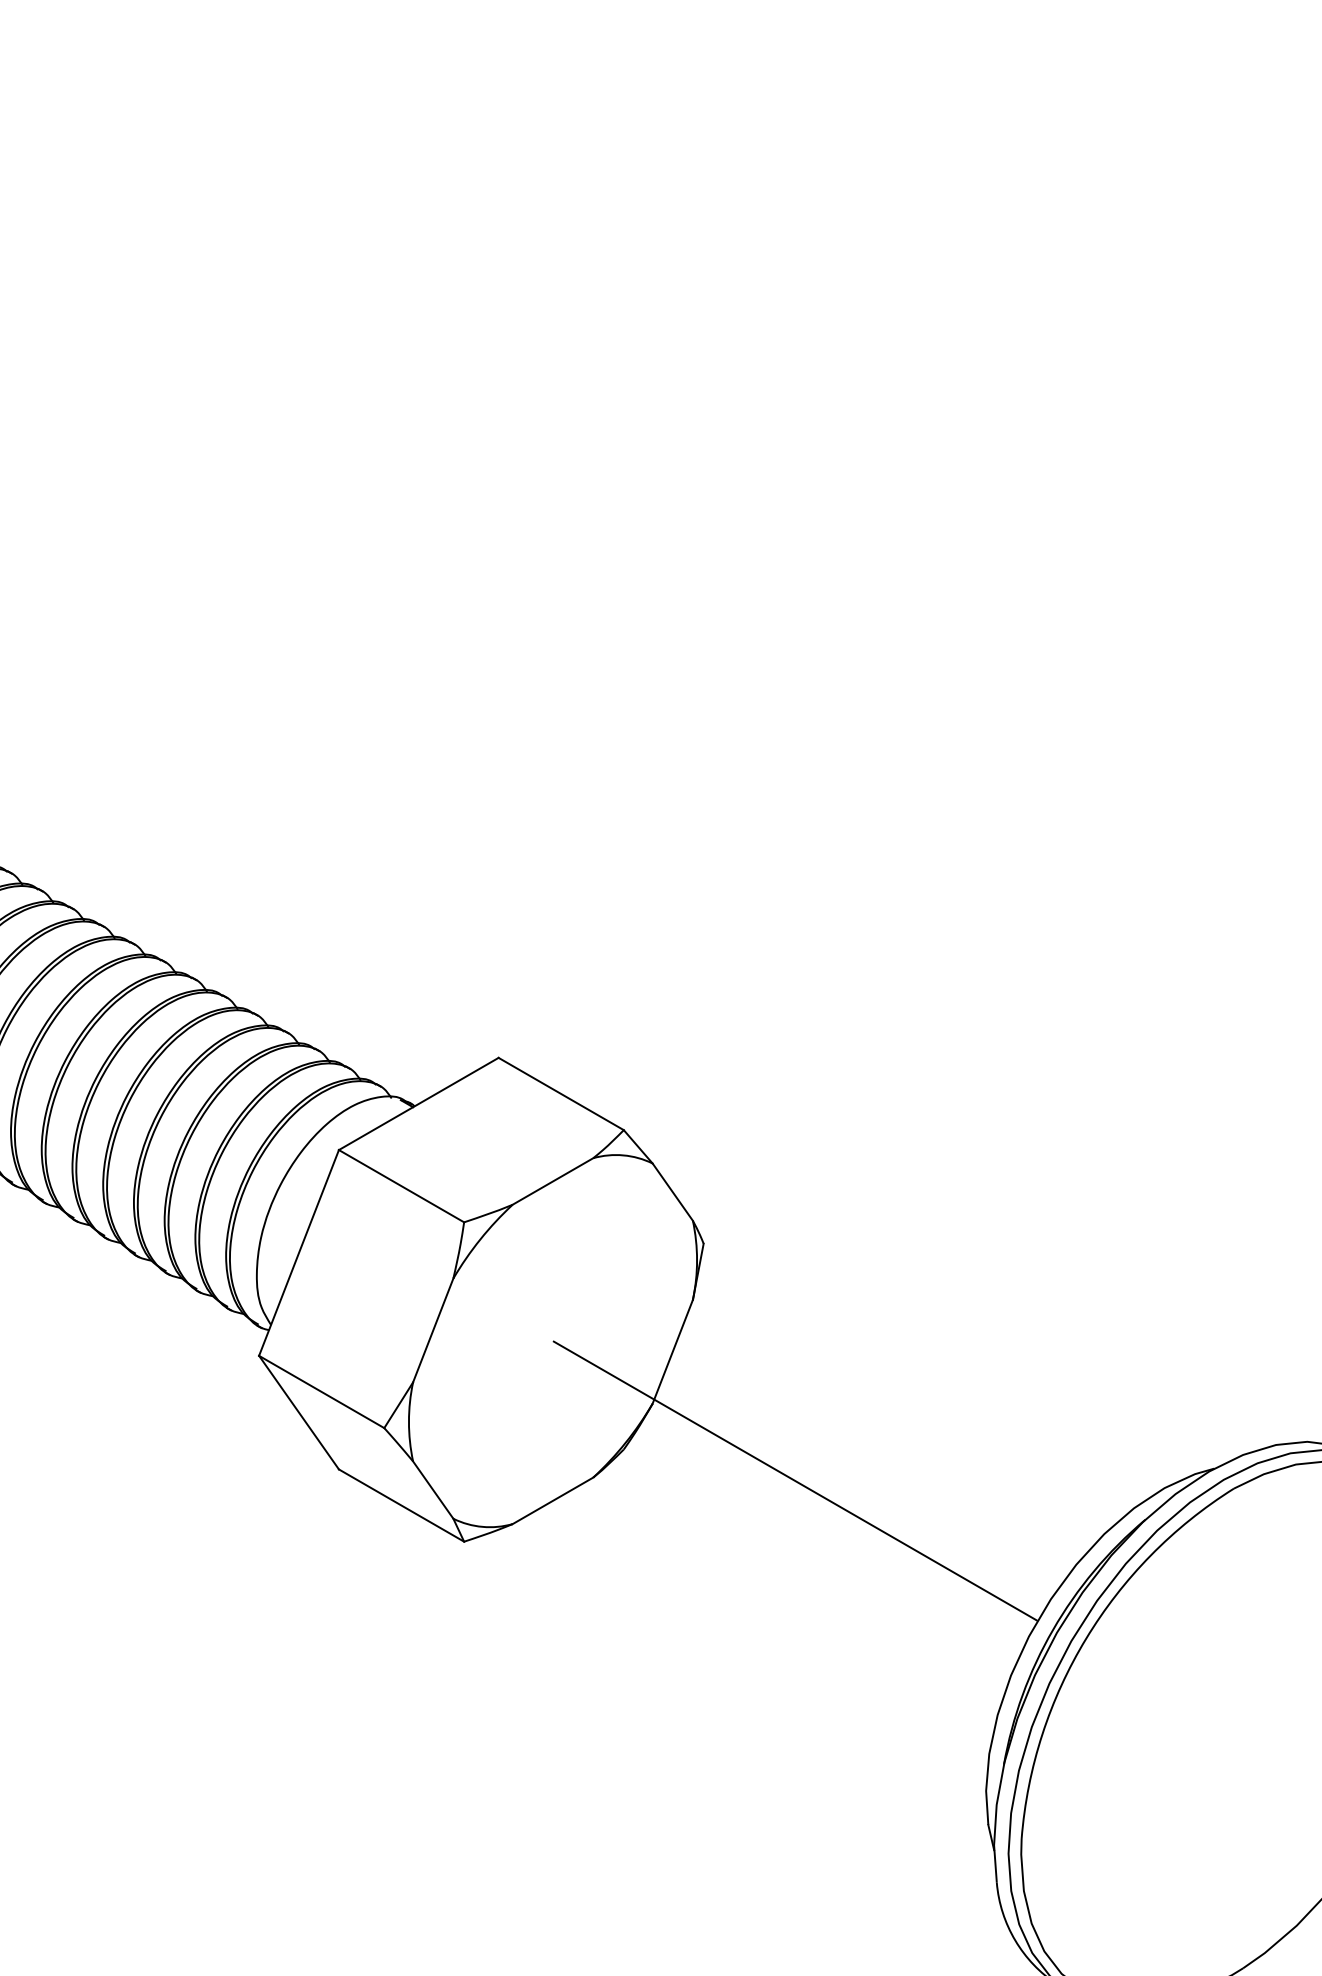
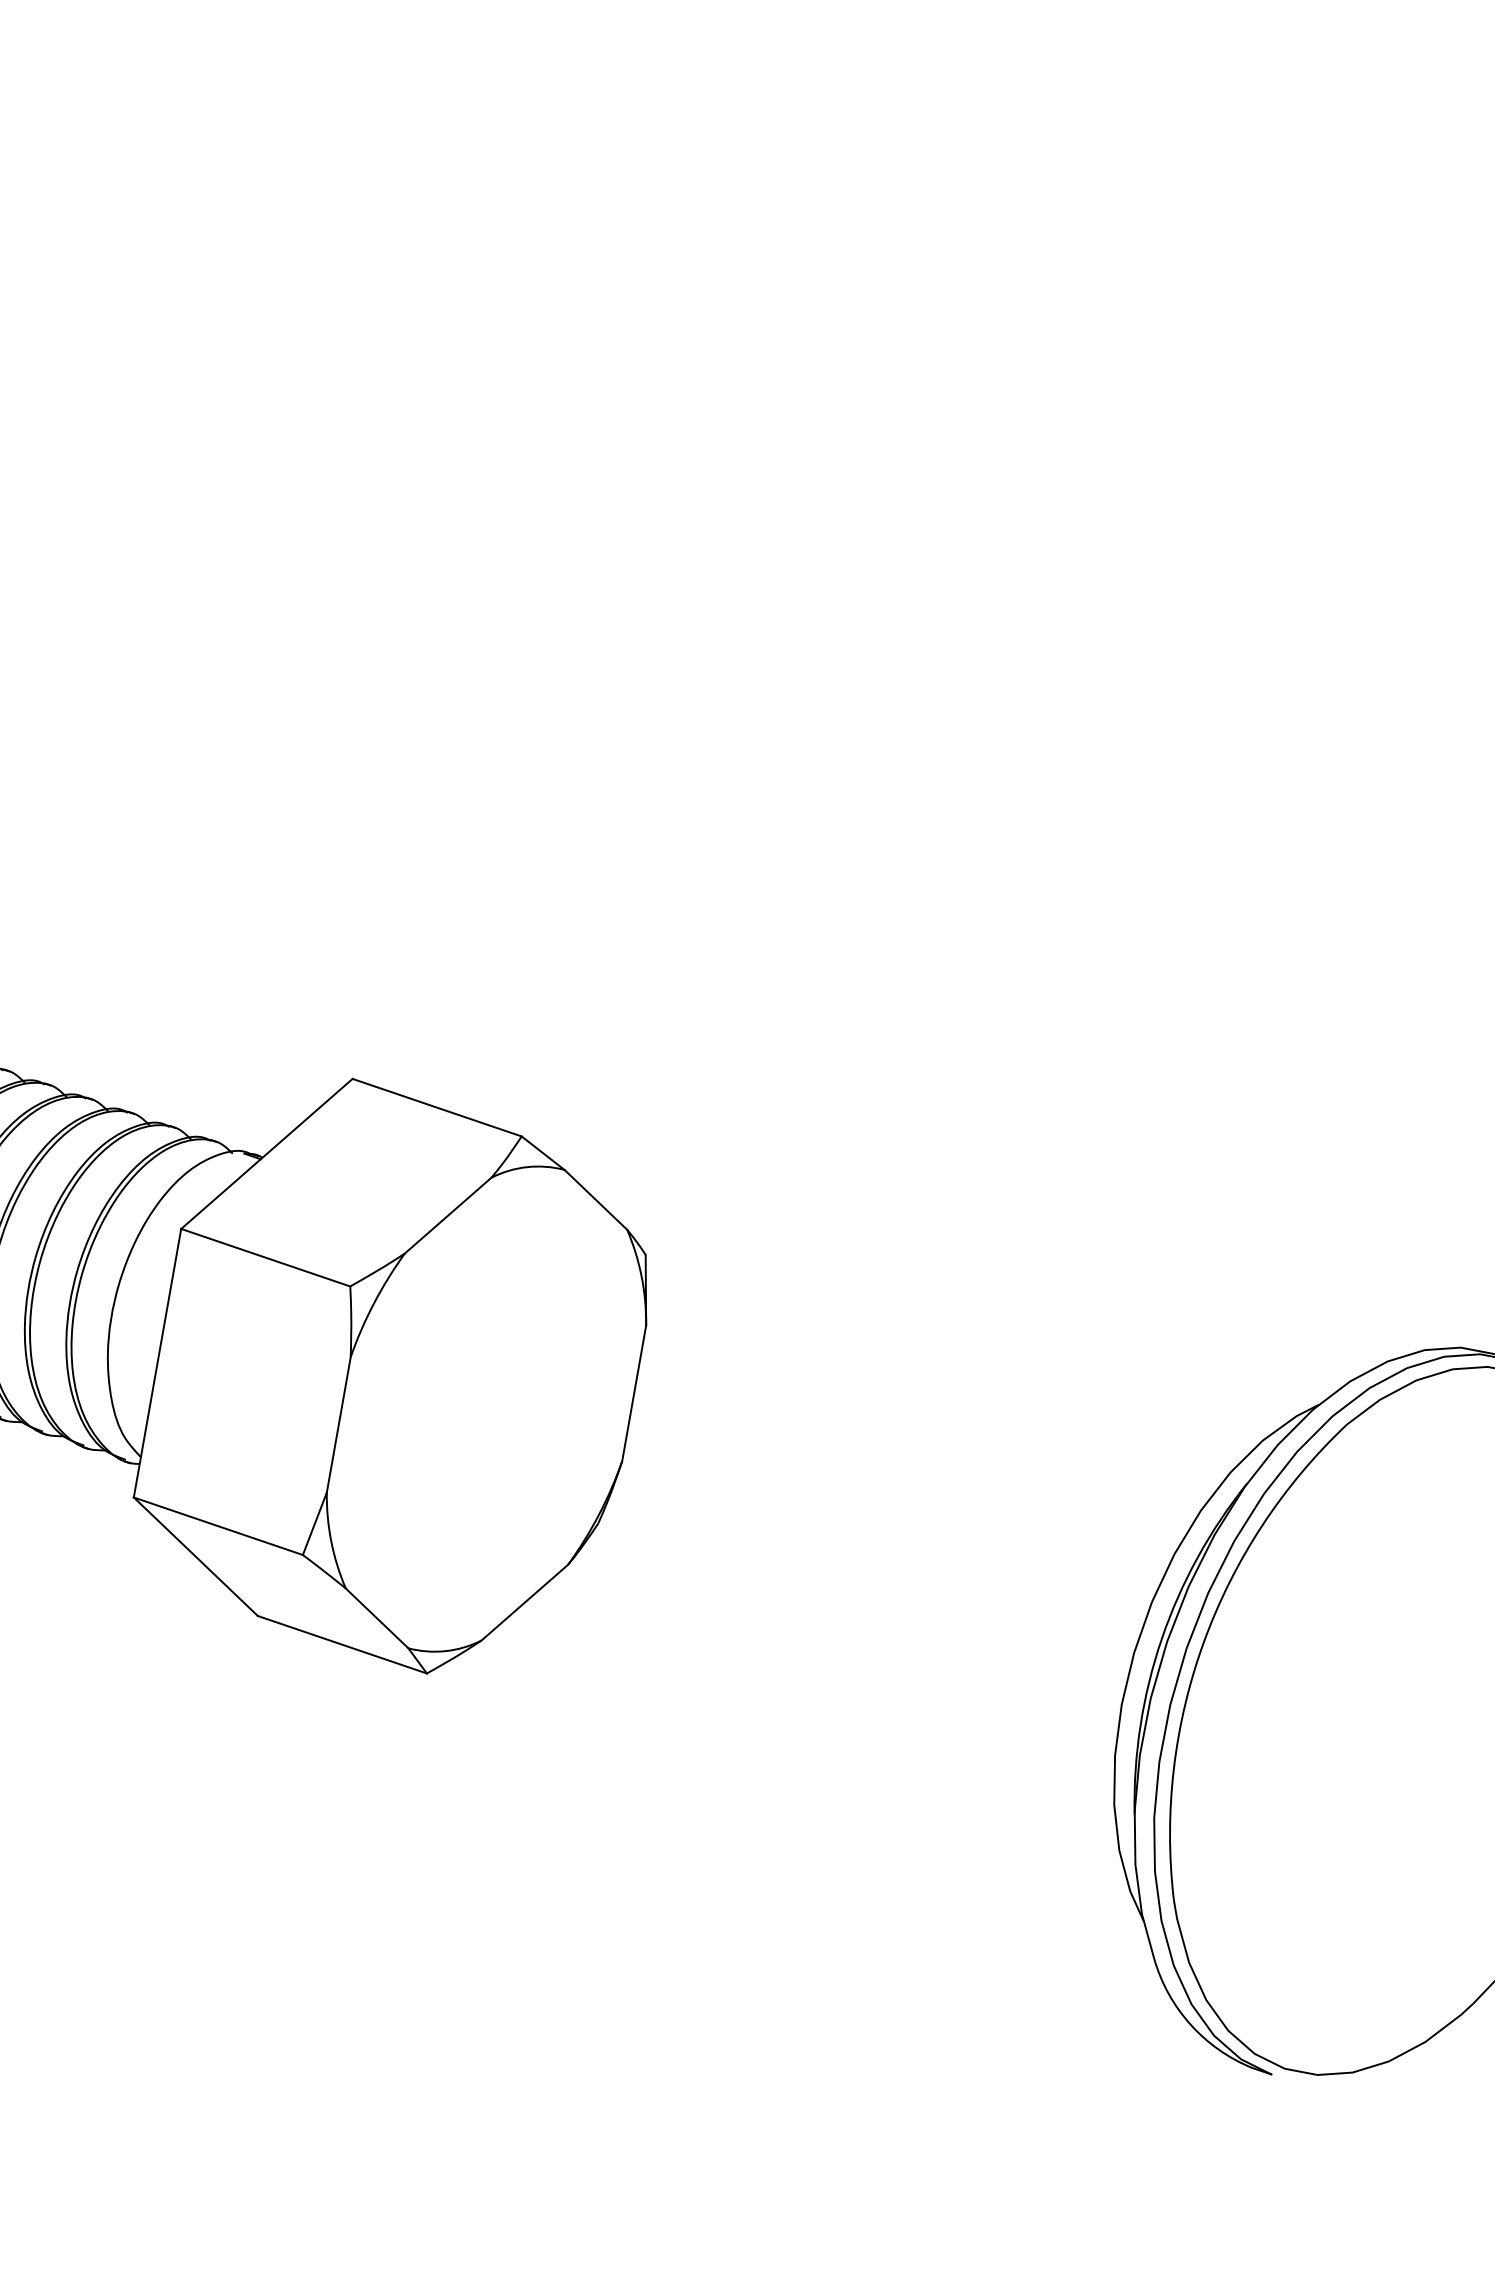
line: (795, 1480) -> (813, 1519), removed

